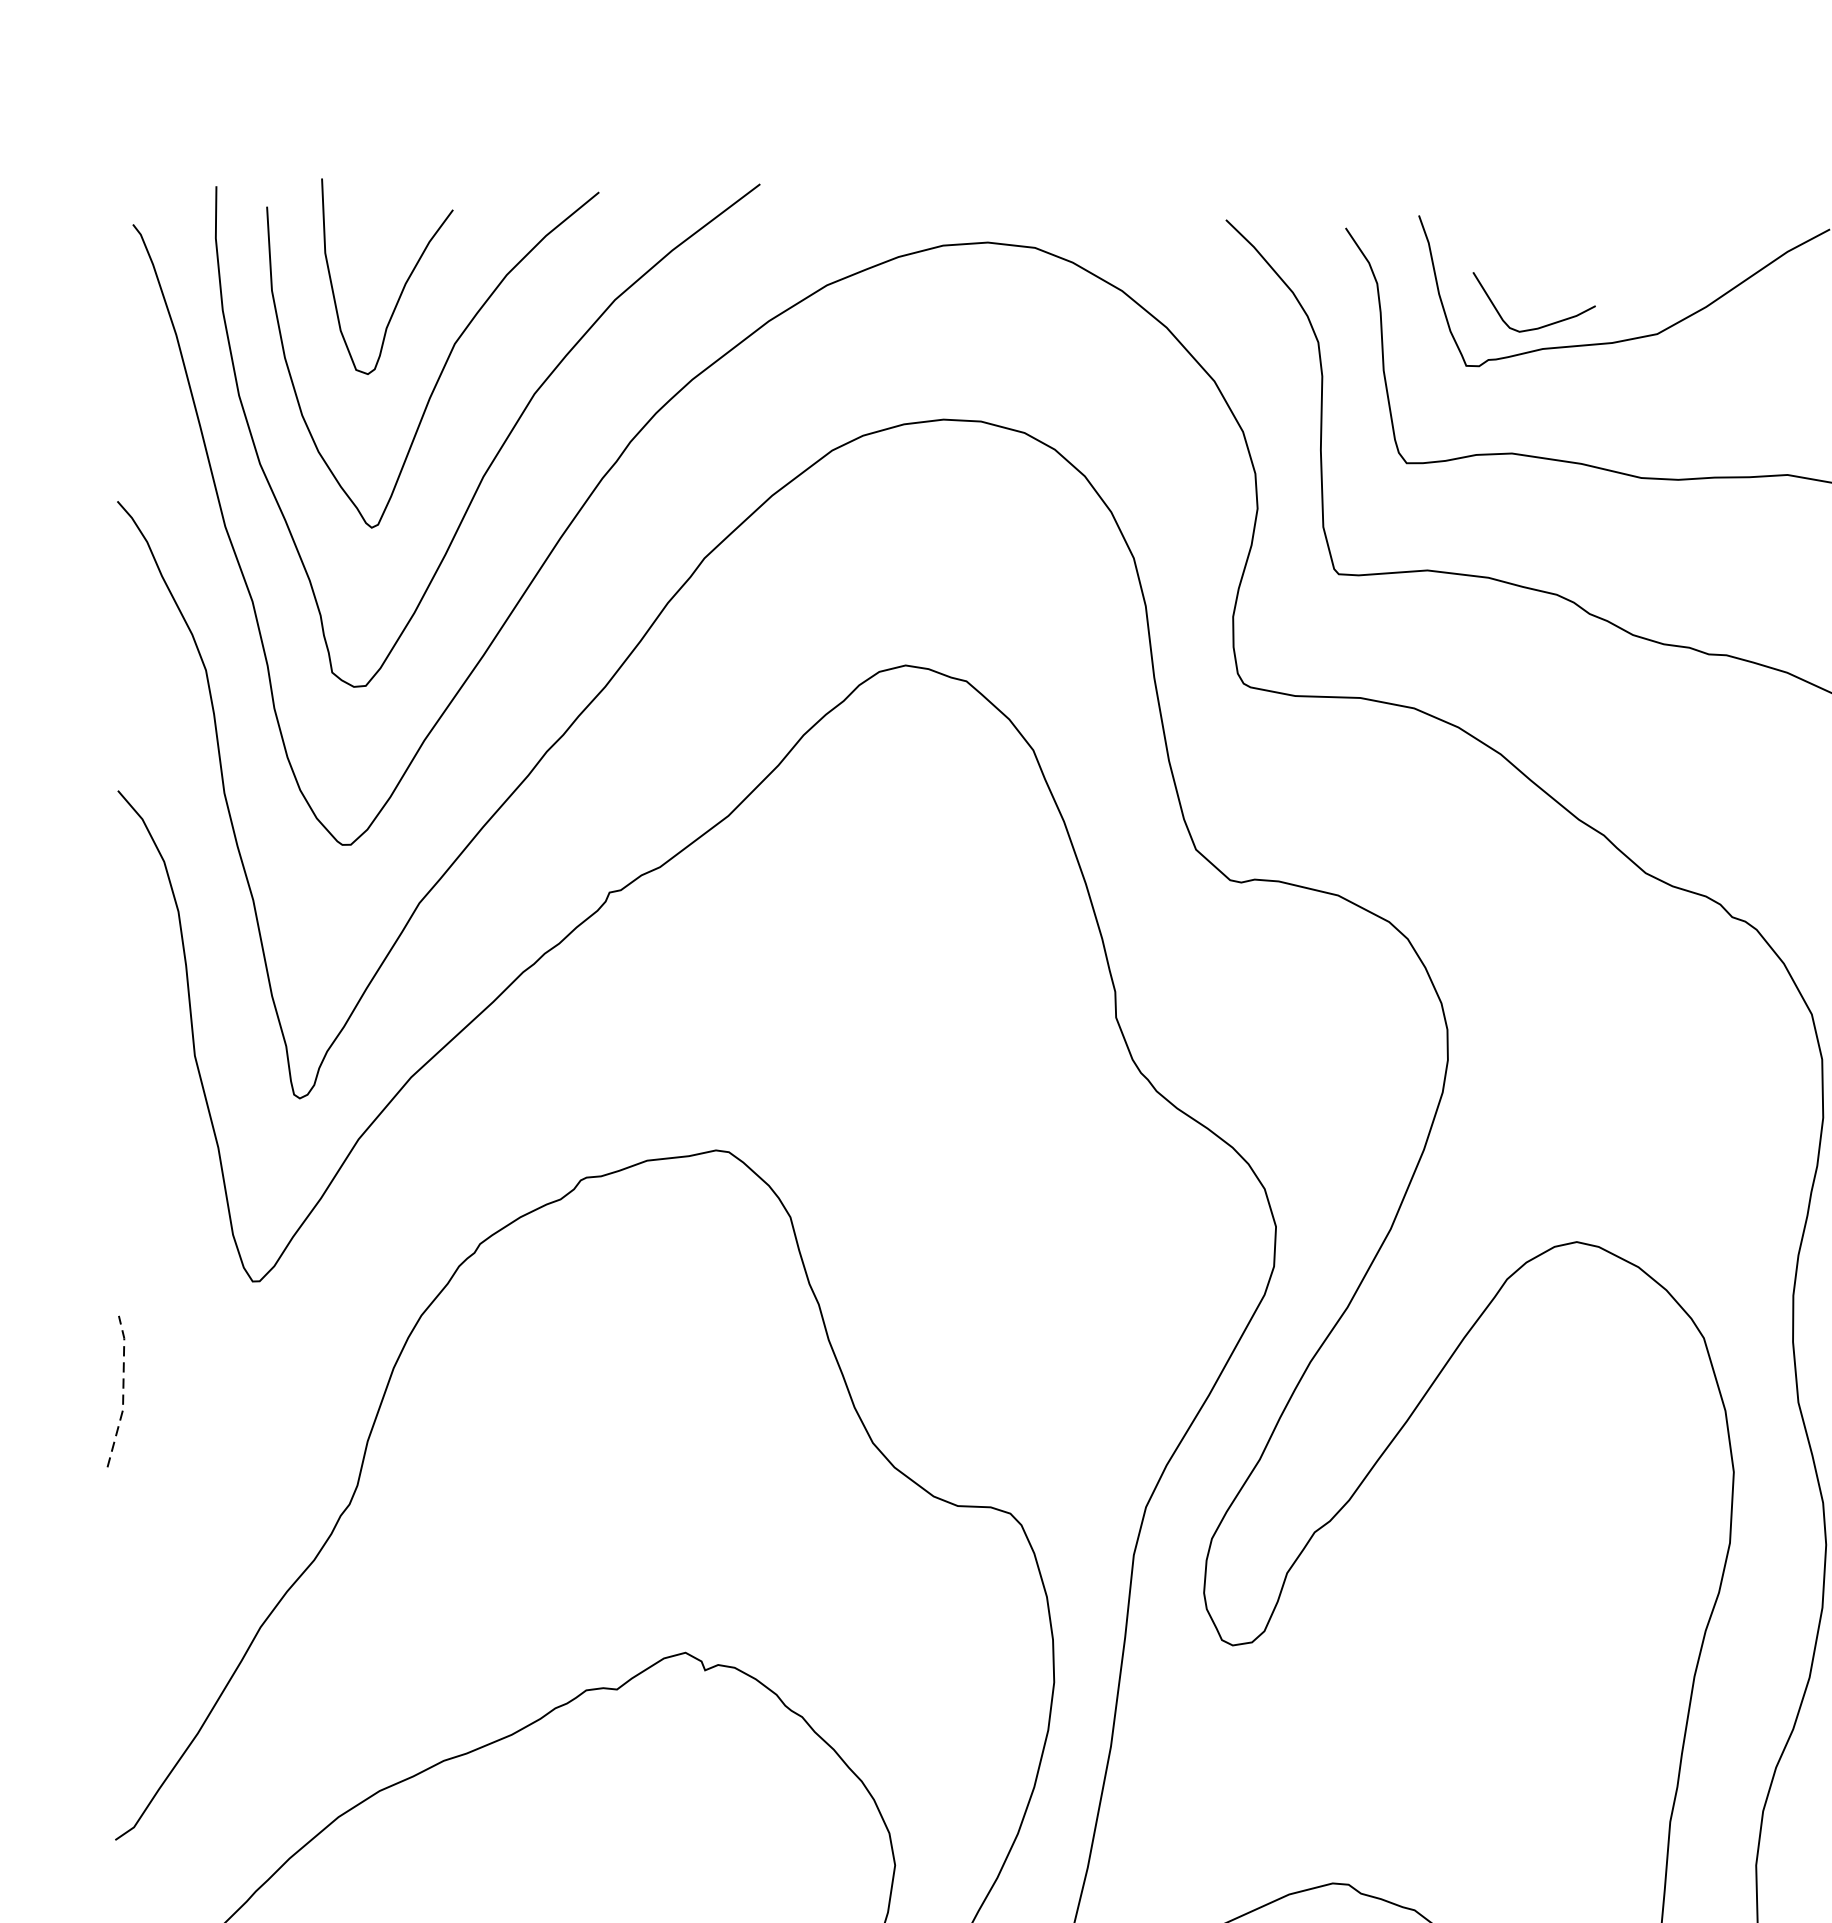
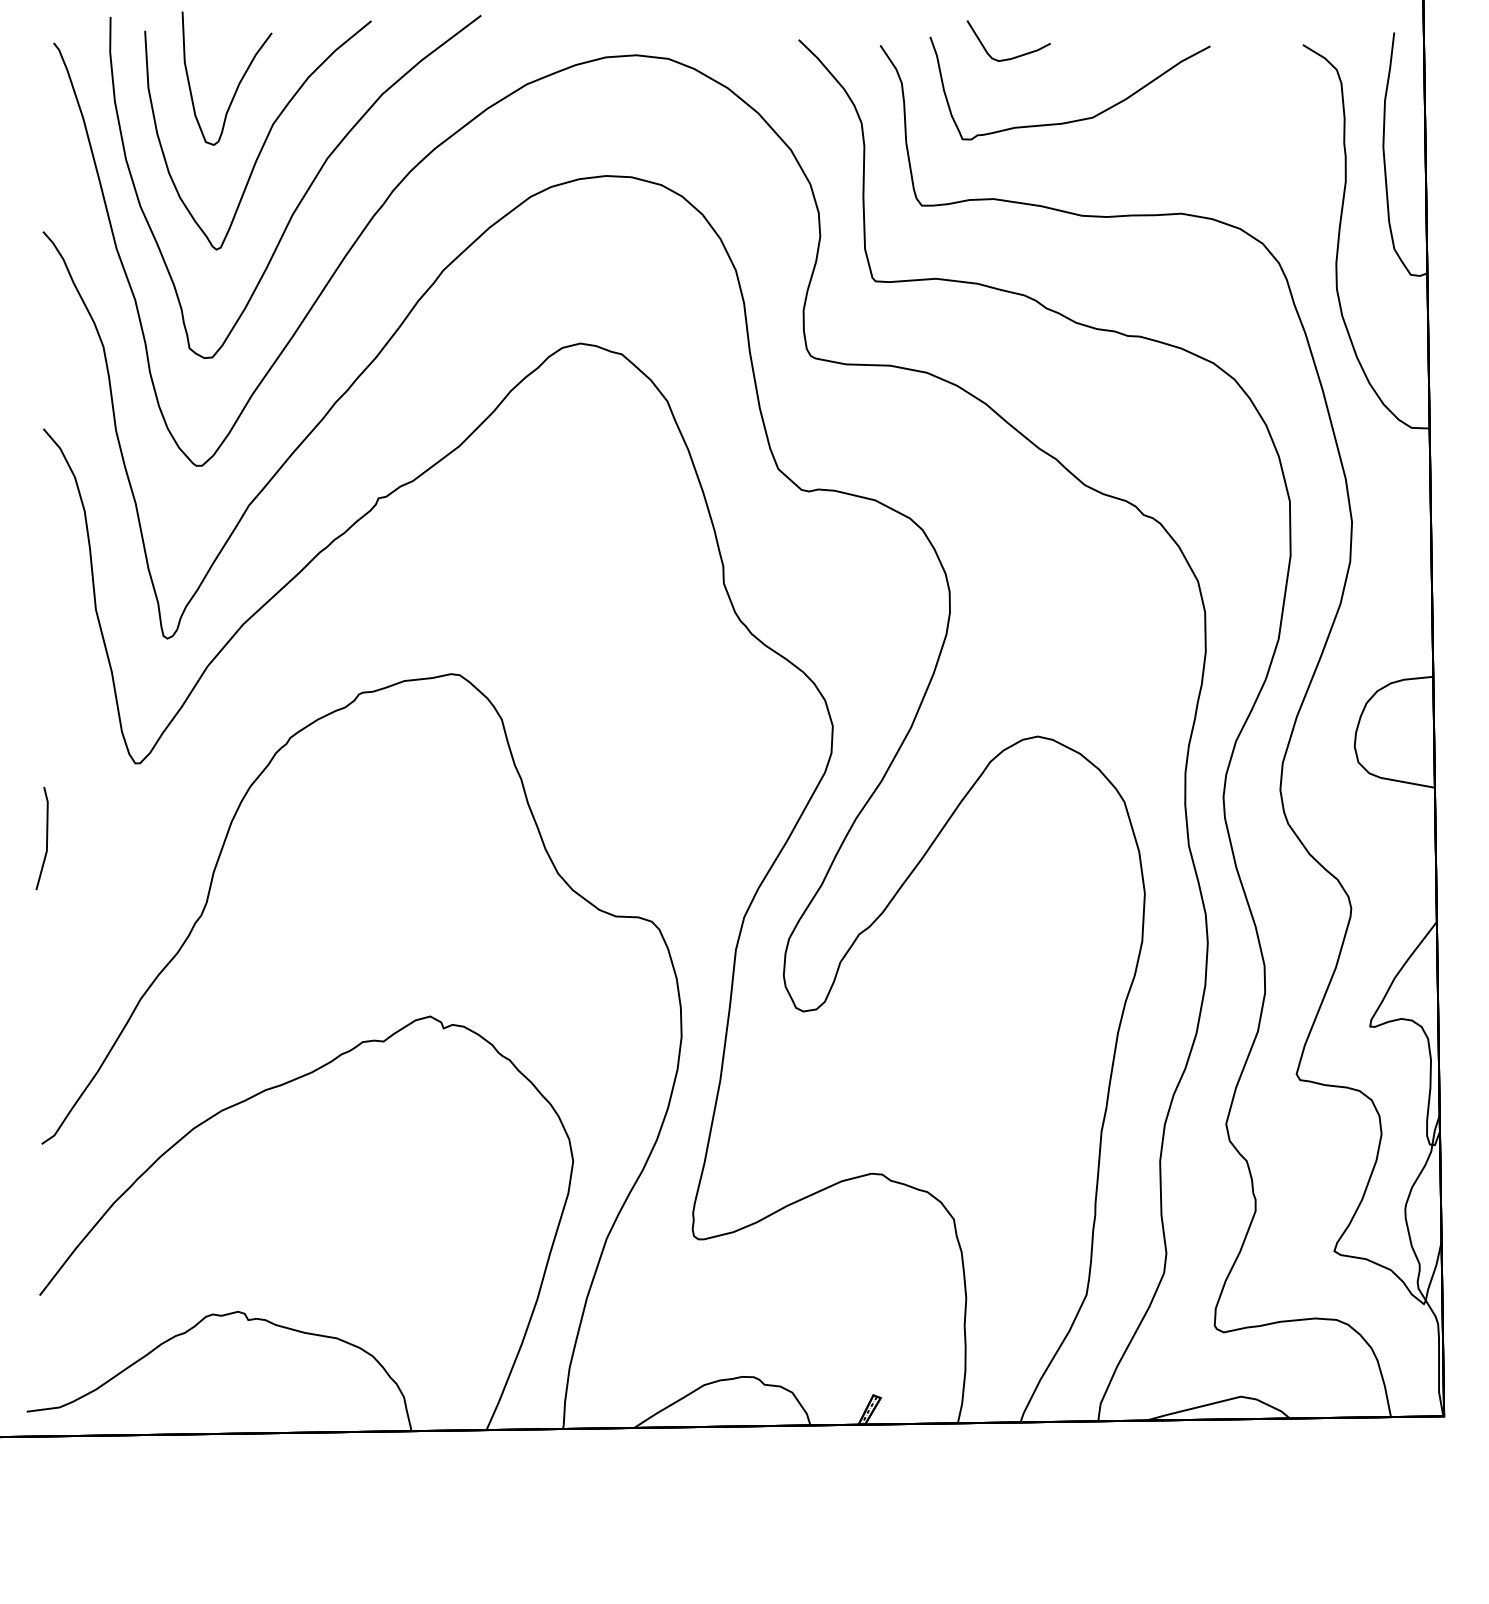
curve: (1538, 326) -> (1011, 57), moved
line: (123, 1393) -> (47, 839), dashed -> solid

